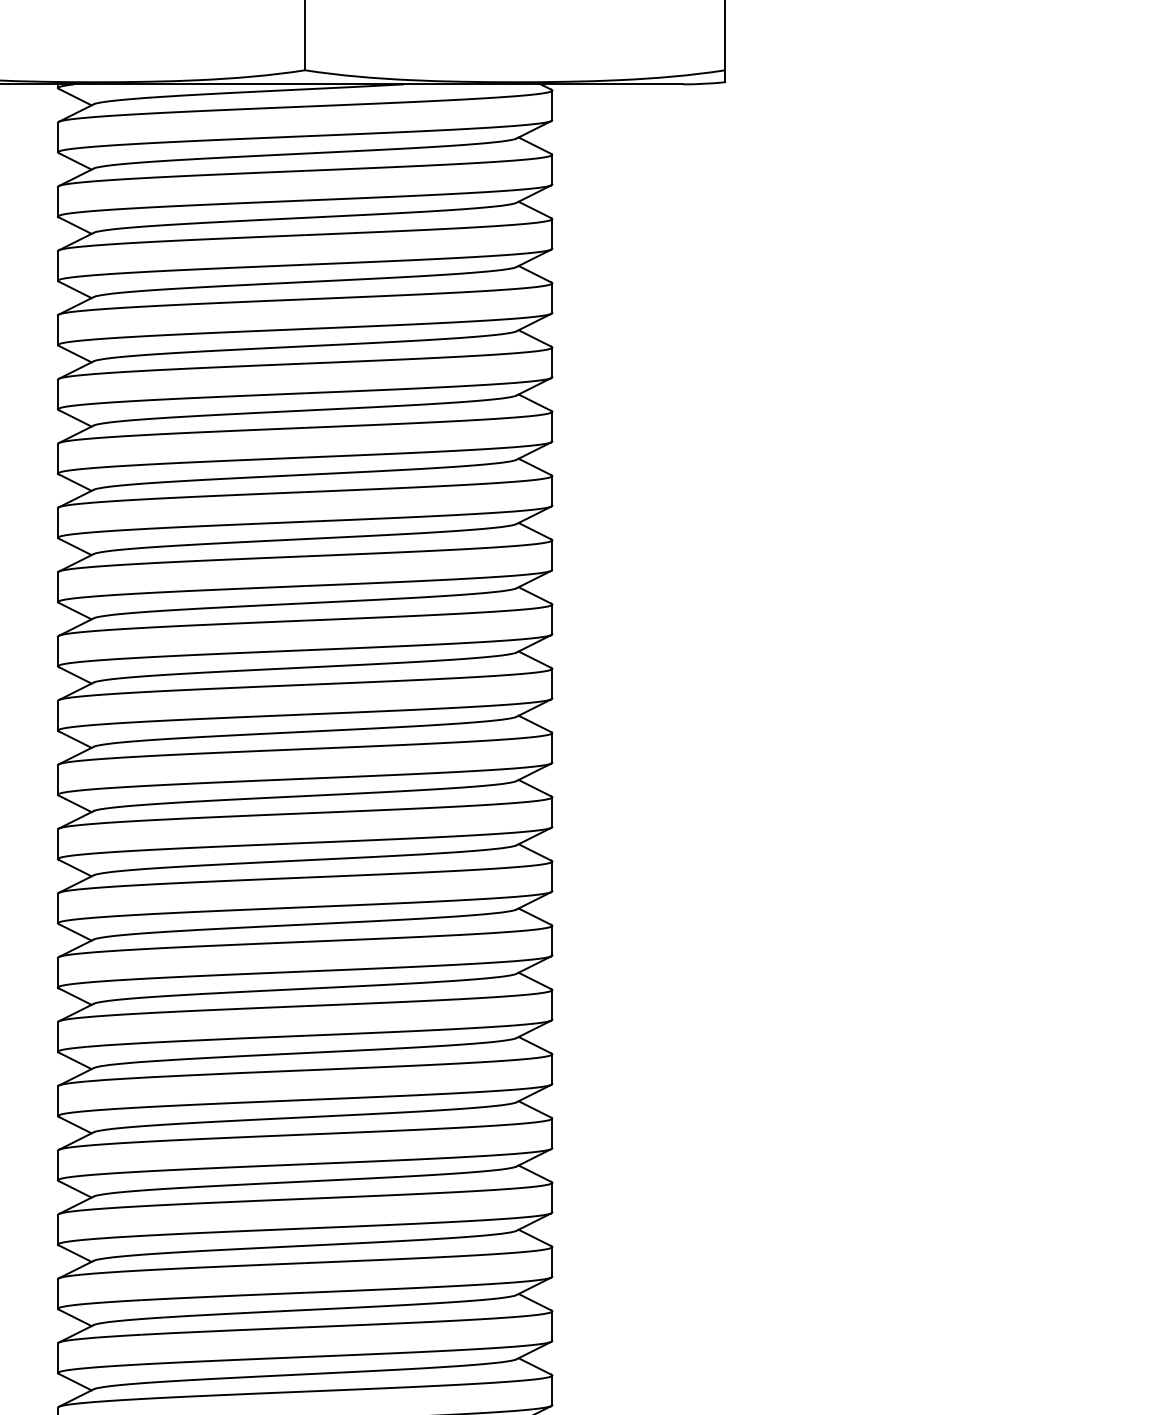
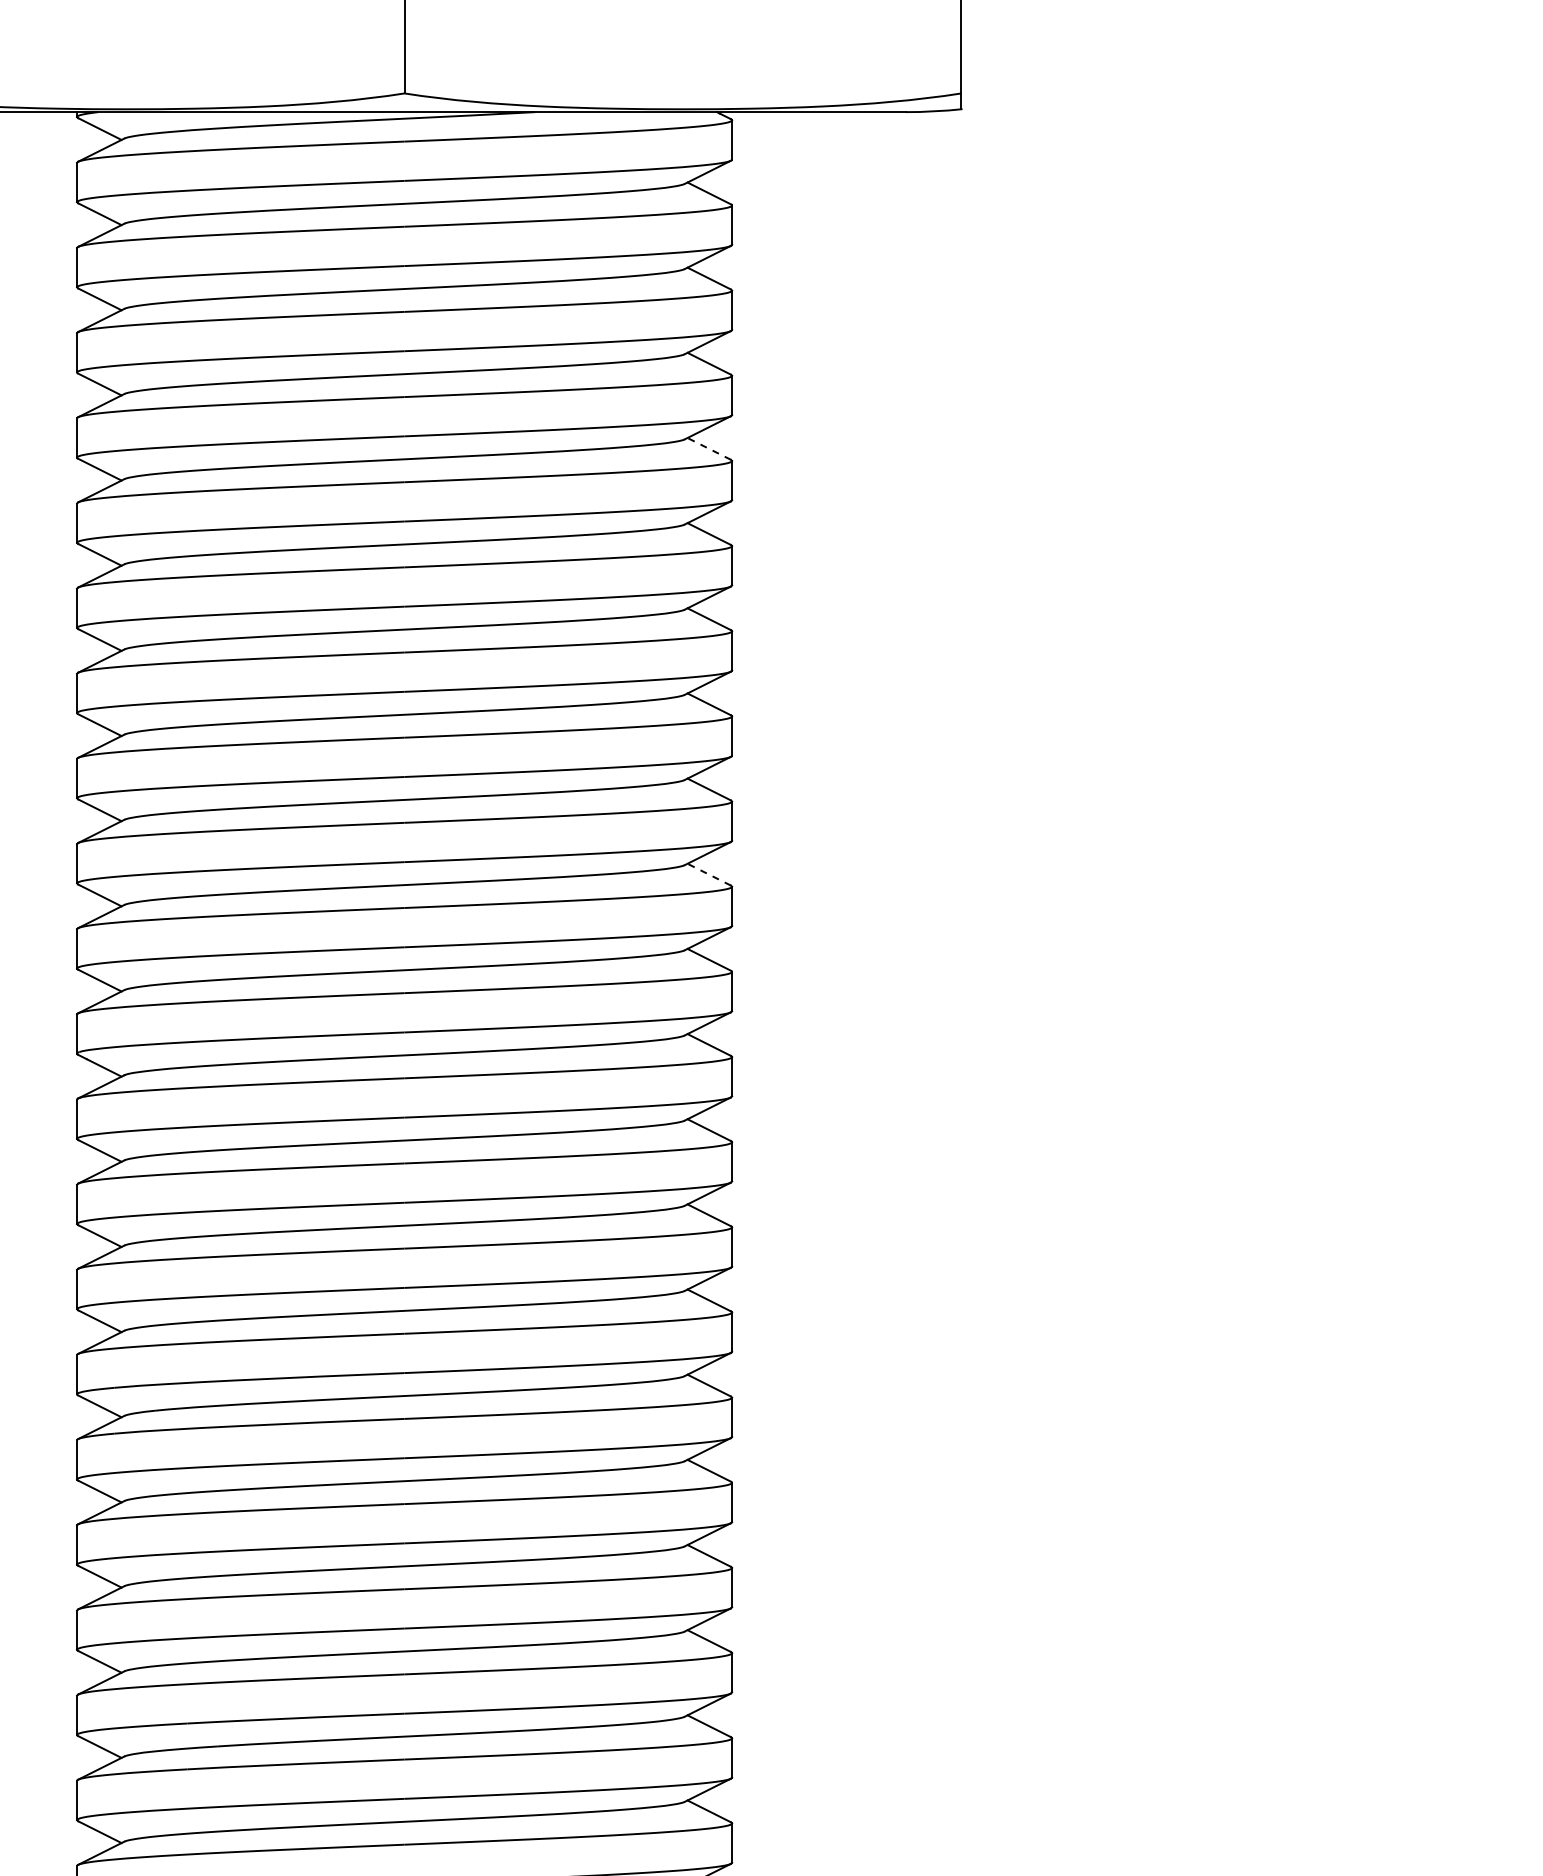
line: (534, 338) -> (708, 448), solid -> dashed
line: (534, 659) -> (708, 874), solid -> dashed

